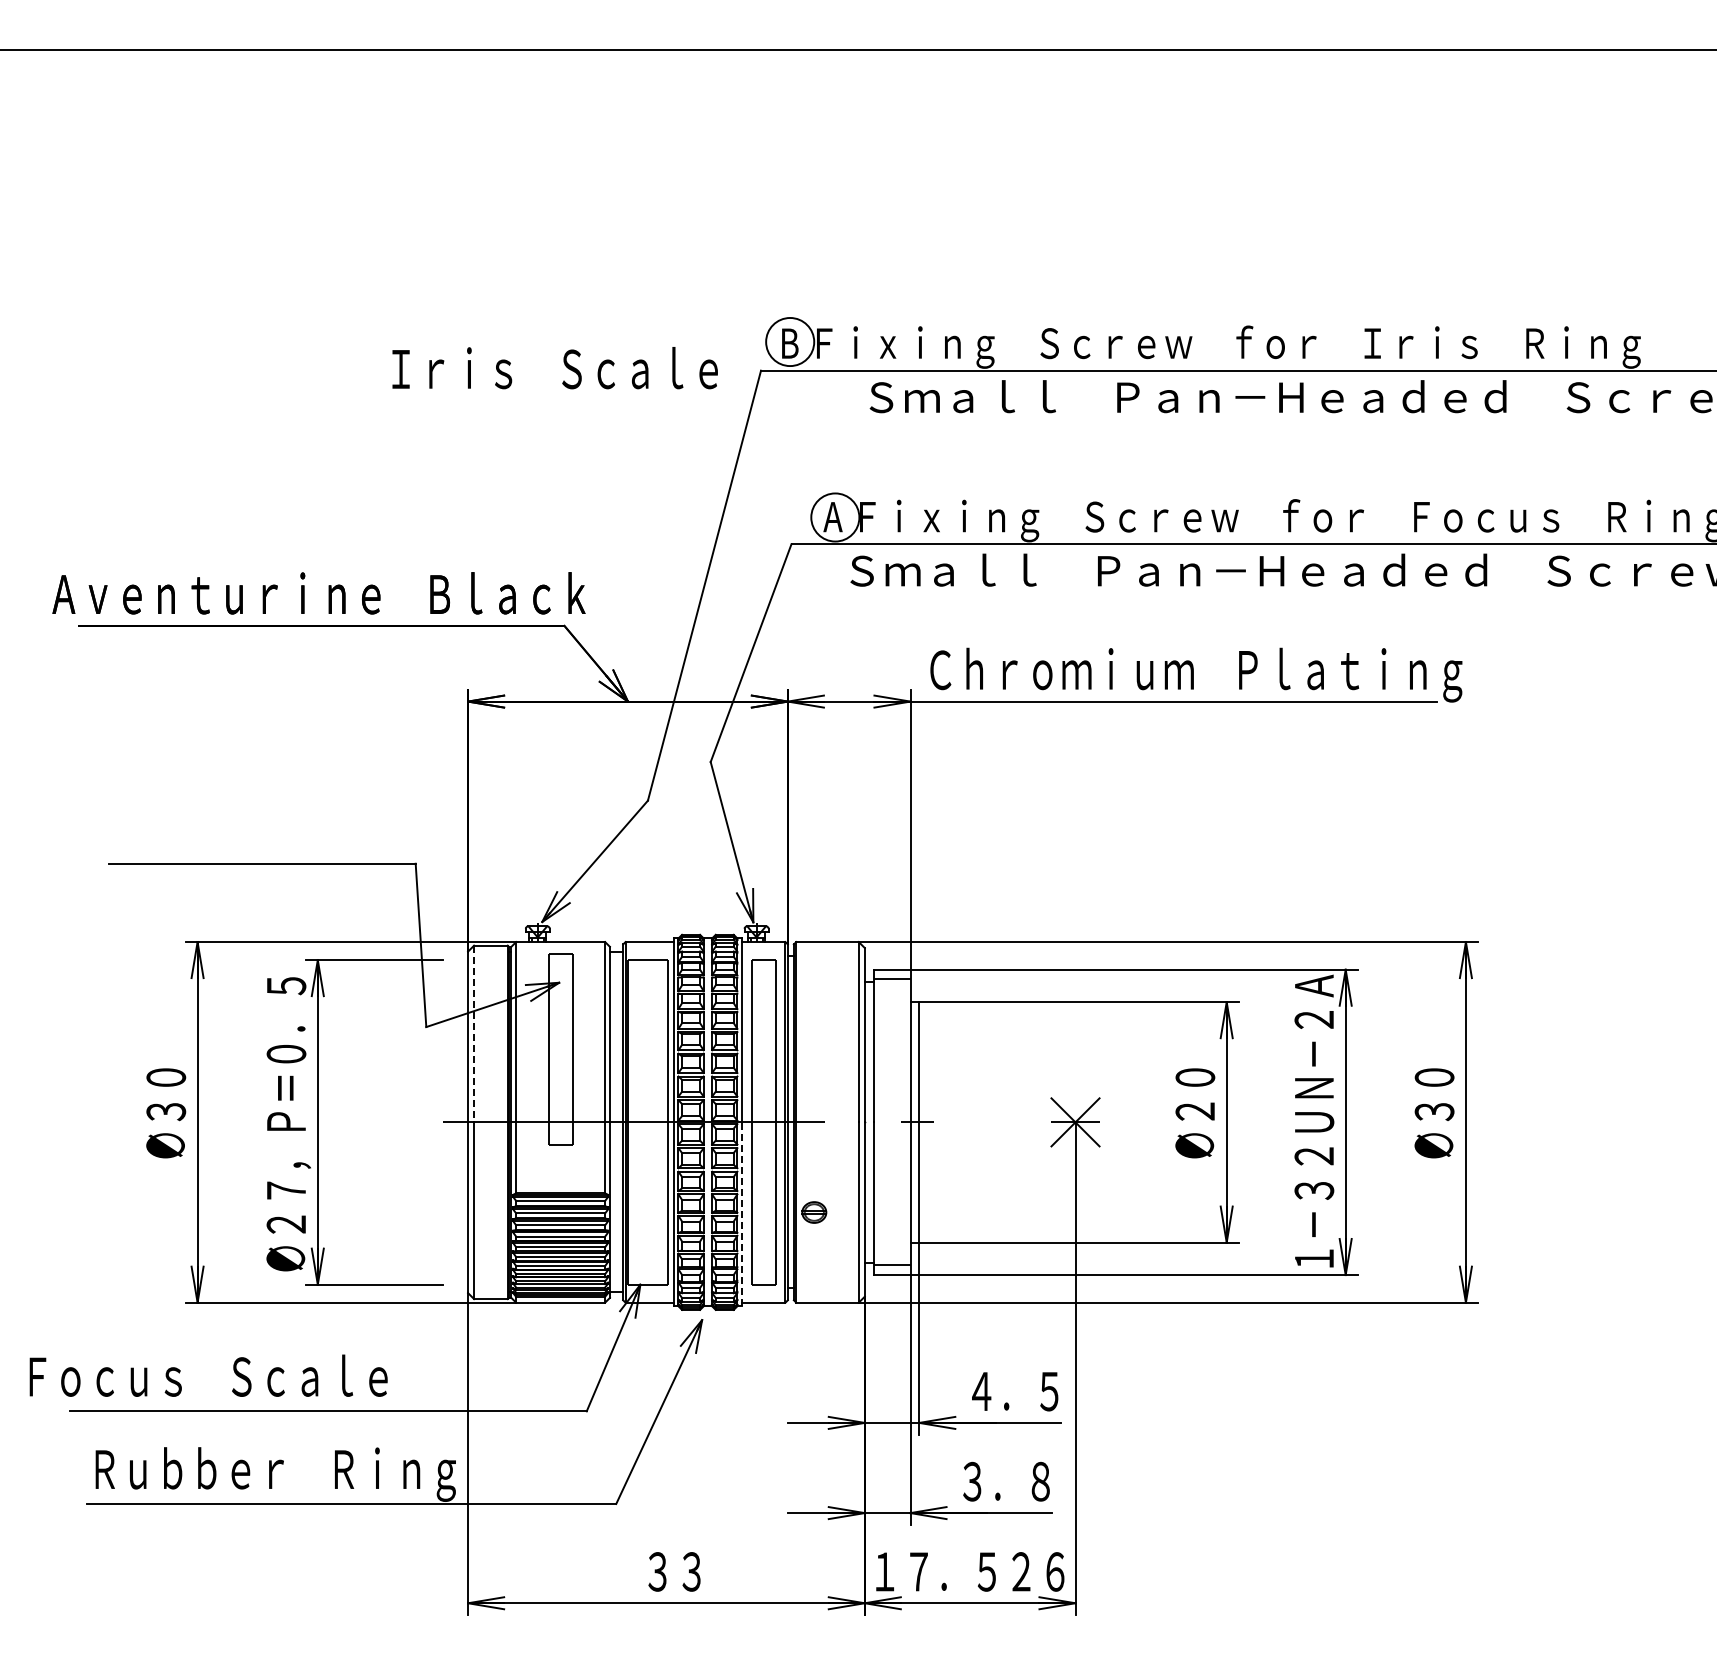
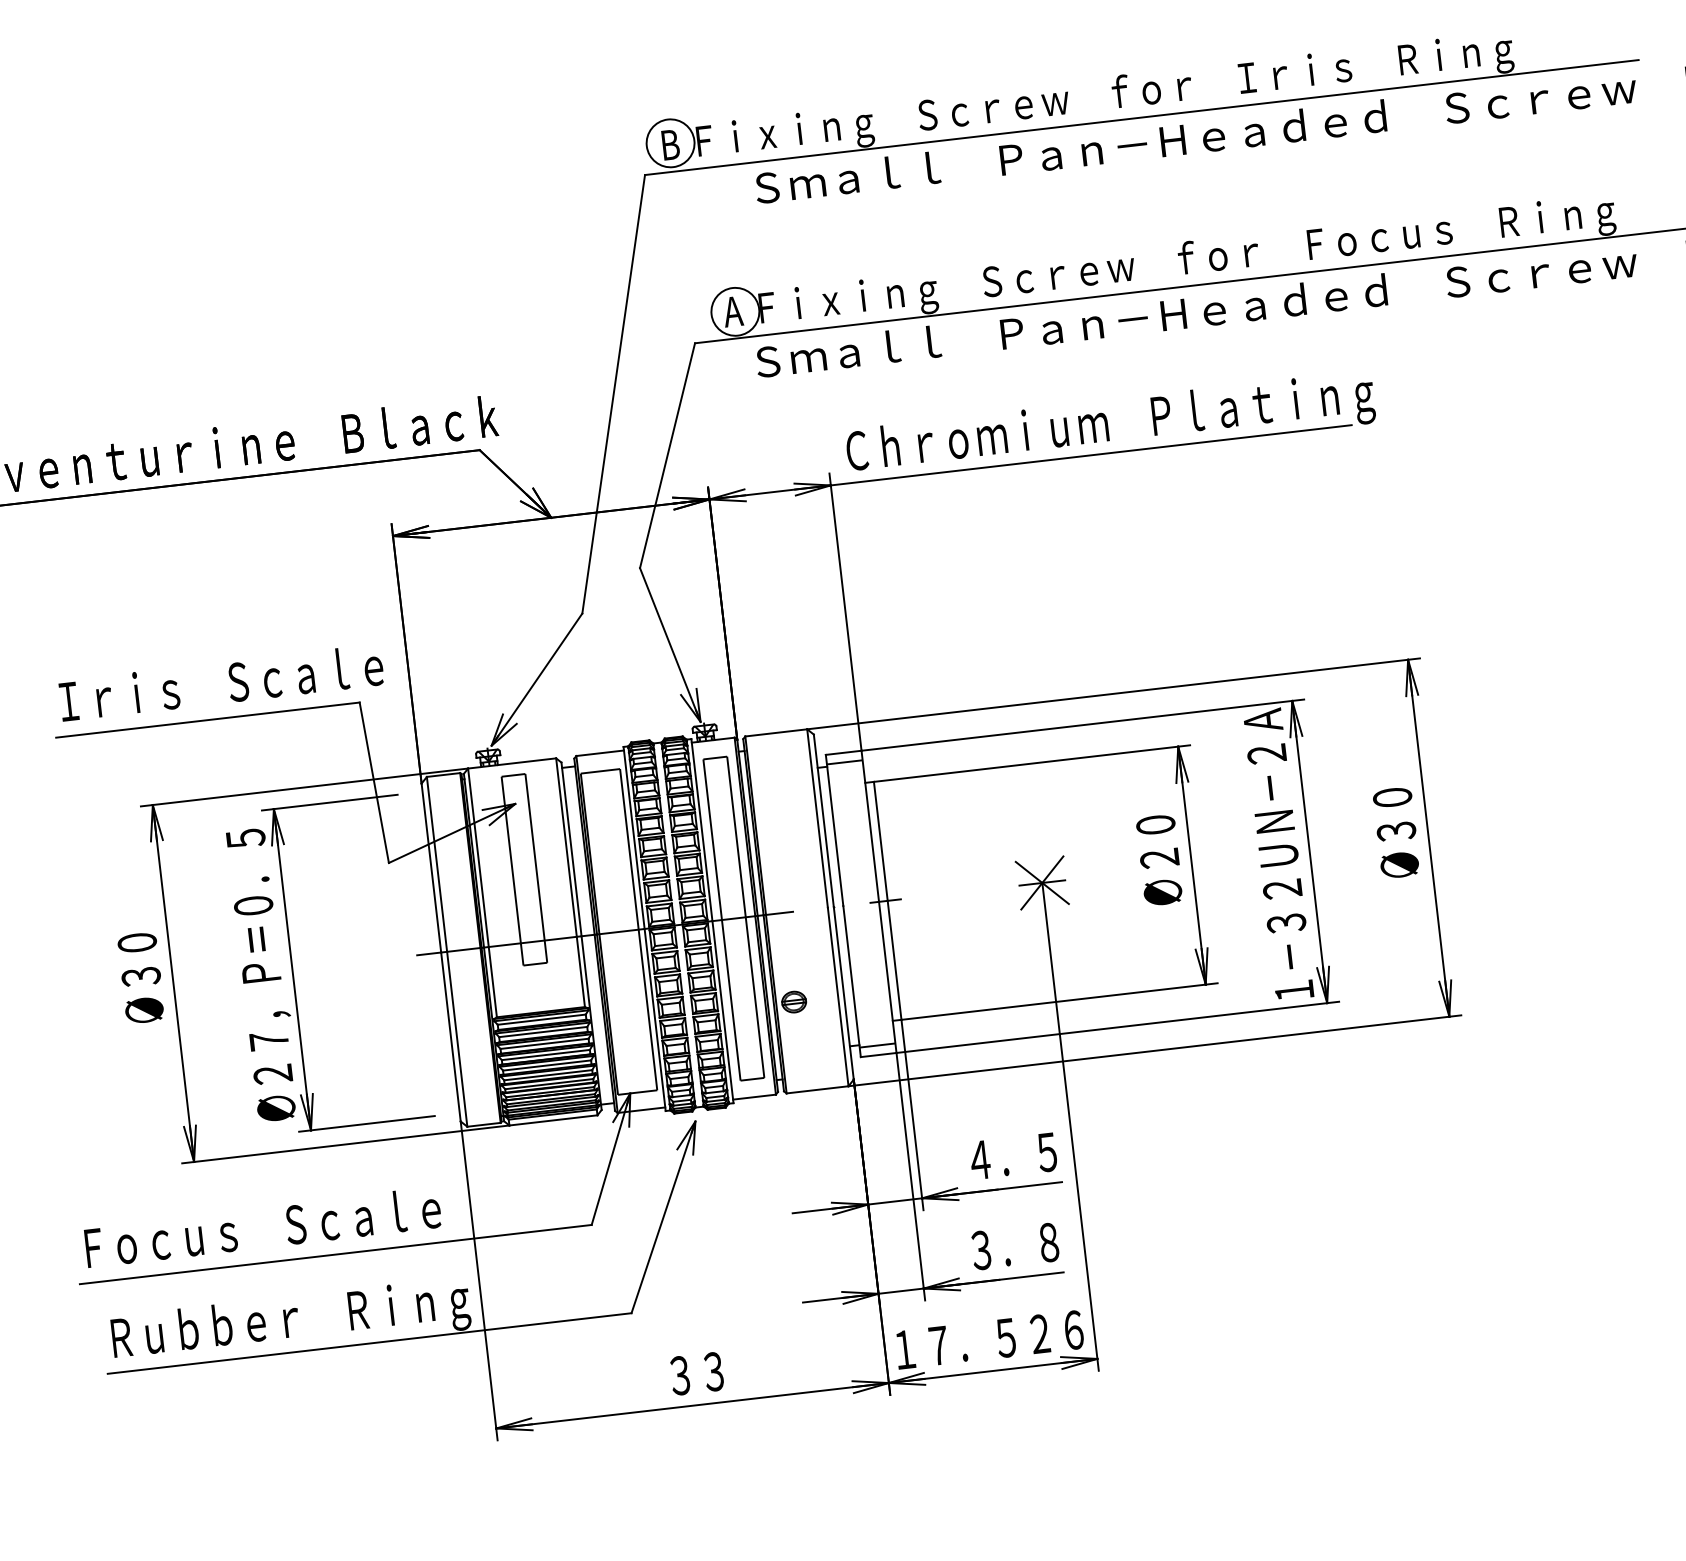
text: (554, 368) -> (220, 683), moved
line: (474, 1034) -> (437, 864), dashed -> solid
line: (742, 1214) -> (723, 1012), dashed -> solid
text: (208, 1375) -> (262, 1227), moved

